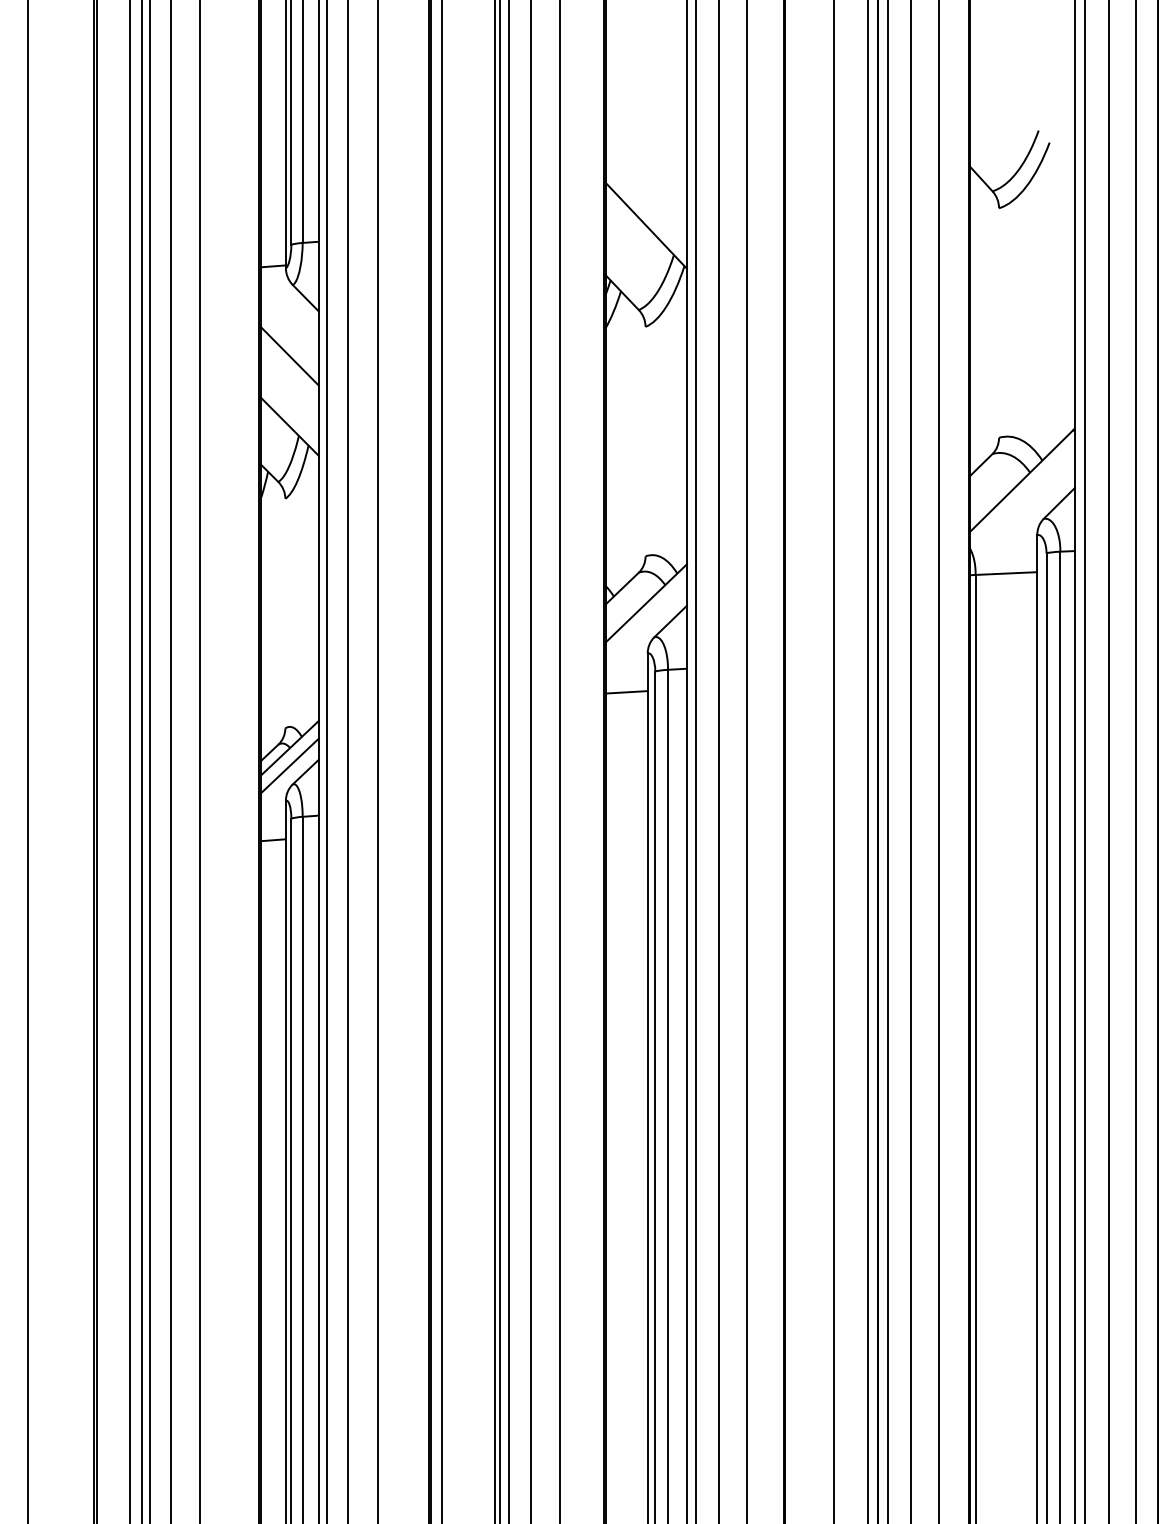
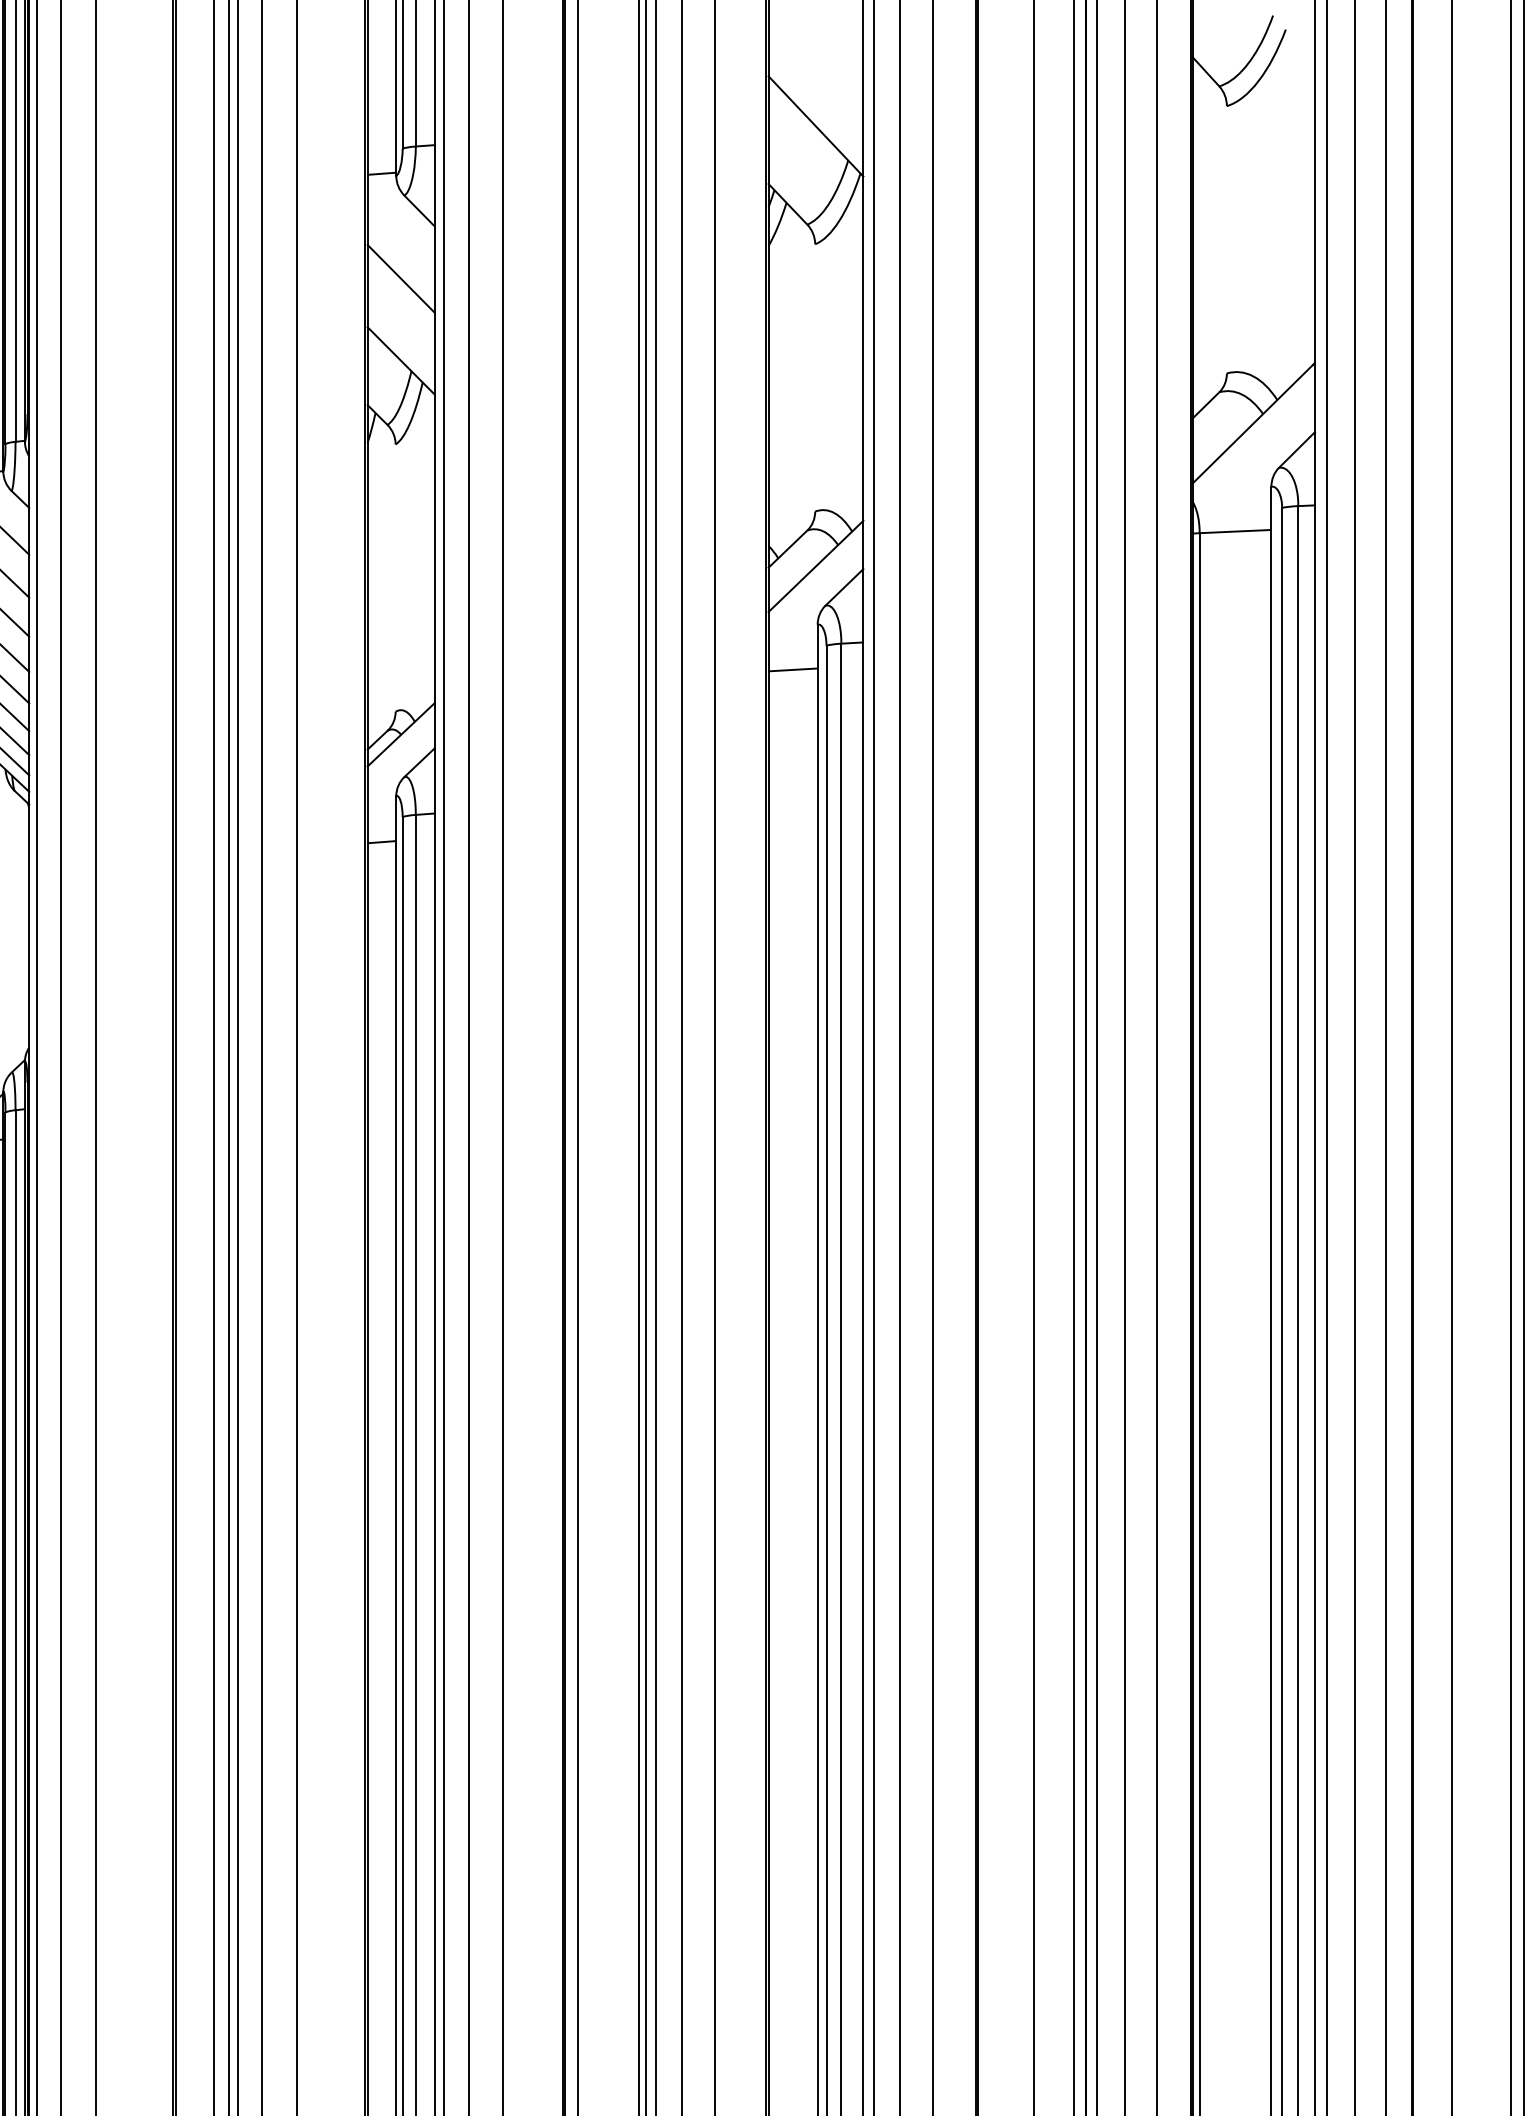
line: (289, 765) -> (400, 755), removed

